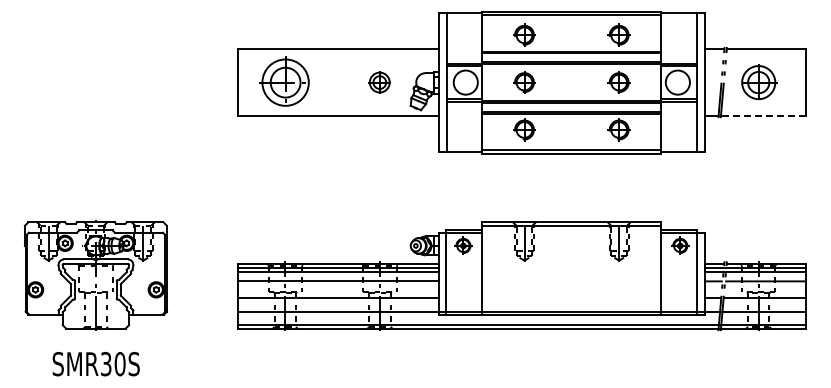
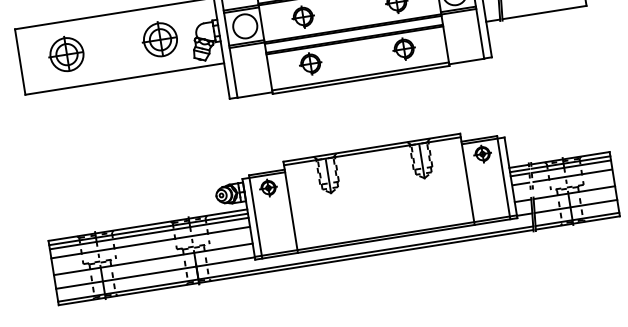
part: (284, 82) -> (66, 54), size x0.71
part: (379, 82) -> (160, 39), size x1.67
line: (763, 115) -> (544, 12), dashed -> solid

